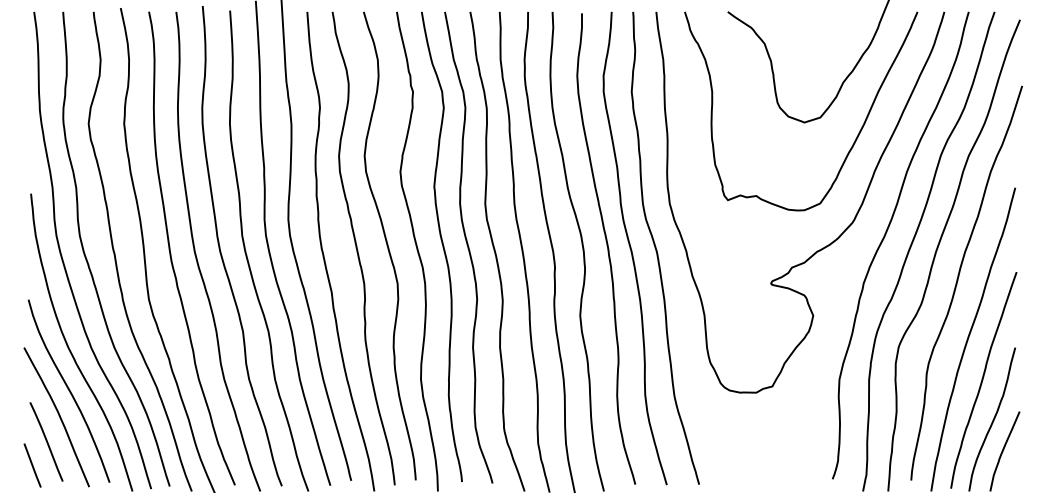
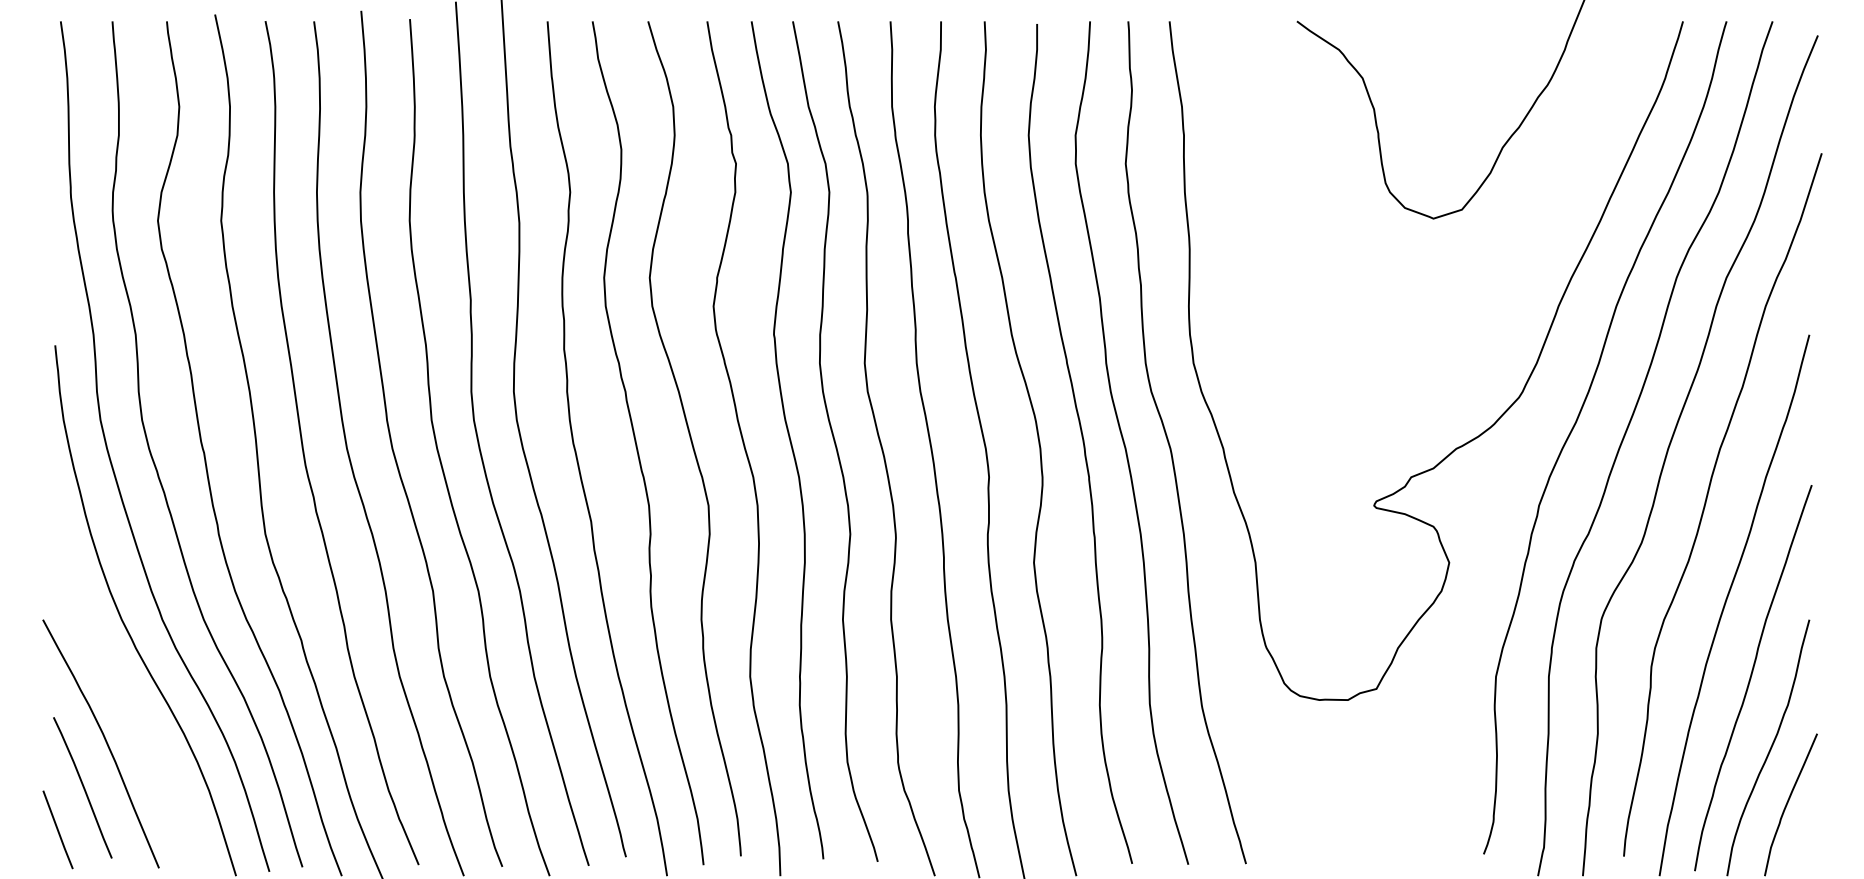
curve: (855, 138) -> (1524, 247), removed
curve: (68, 390) -> (121, 696), removed

